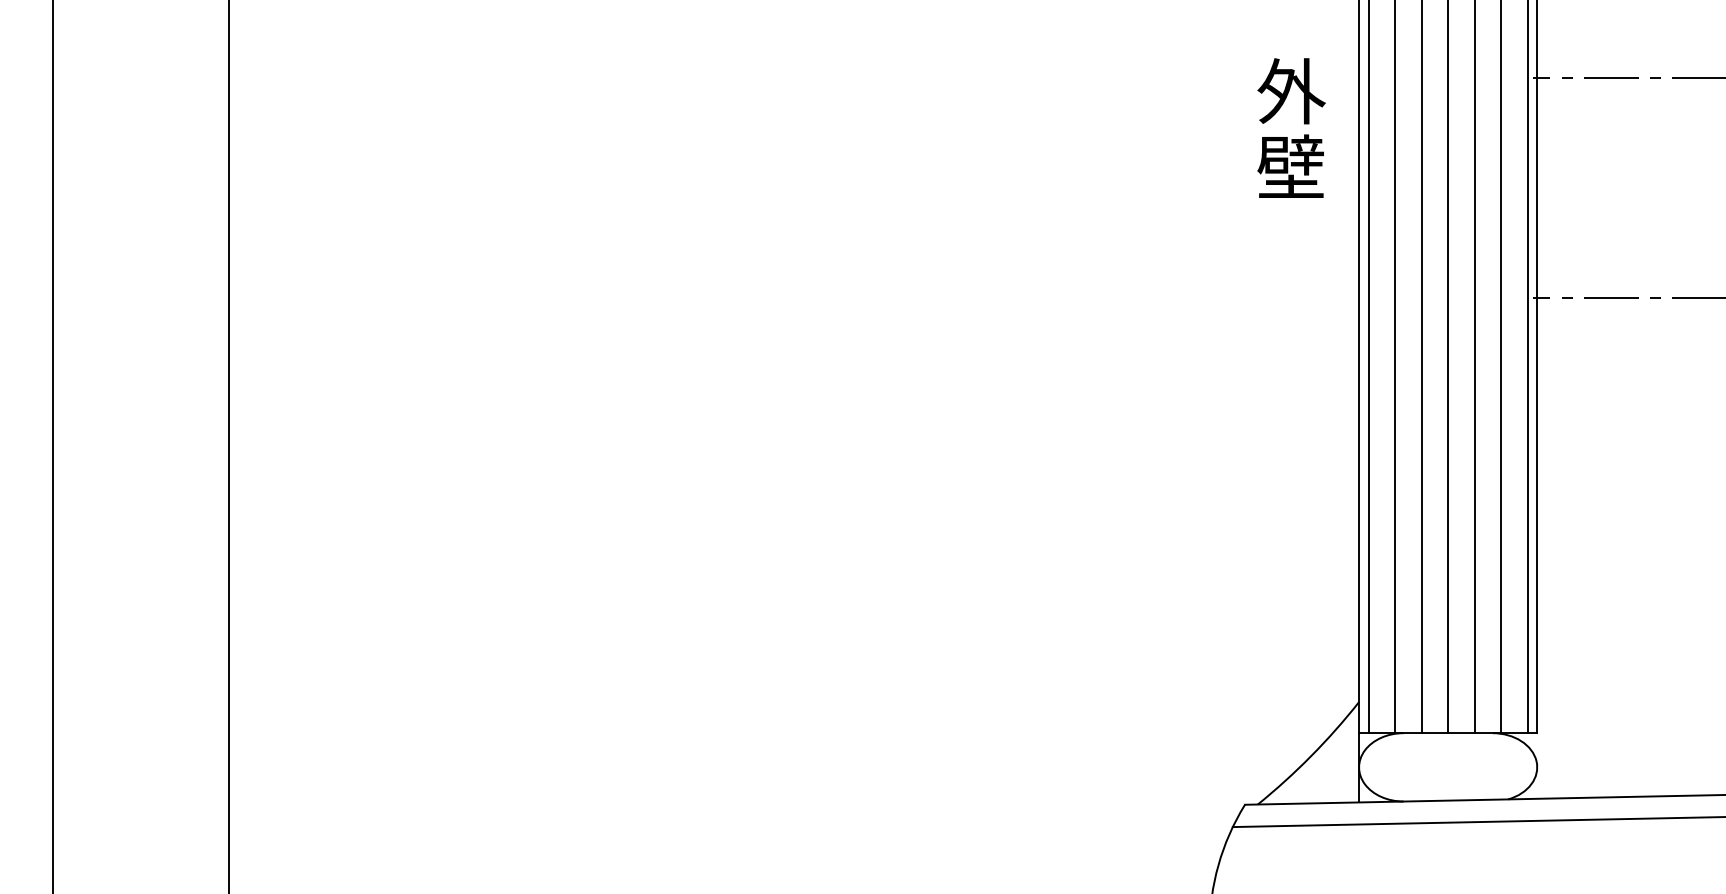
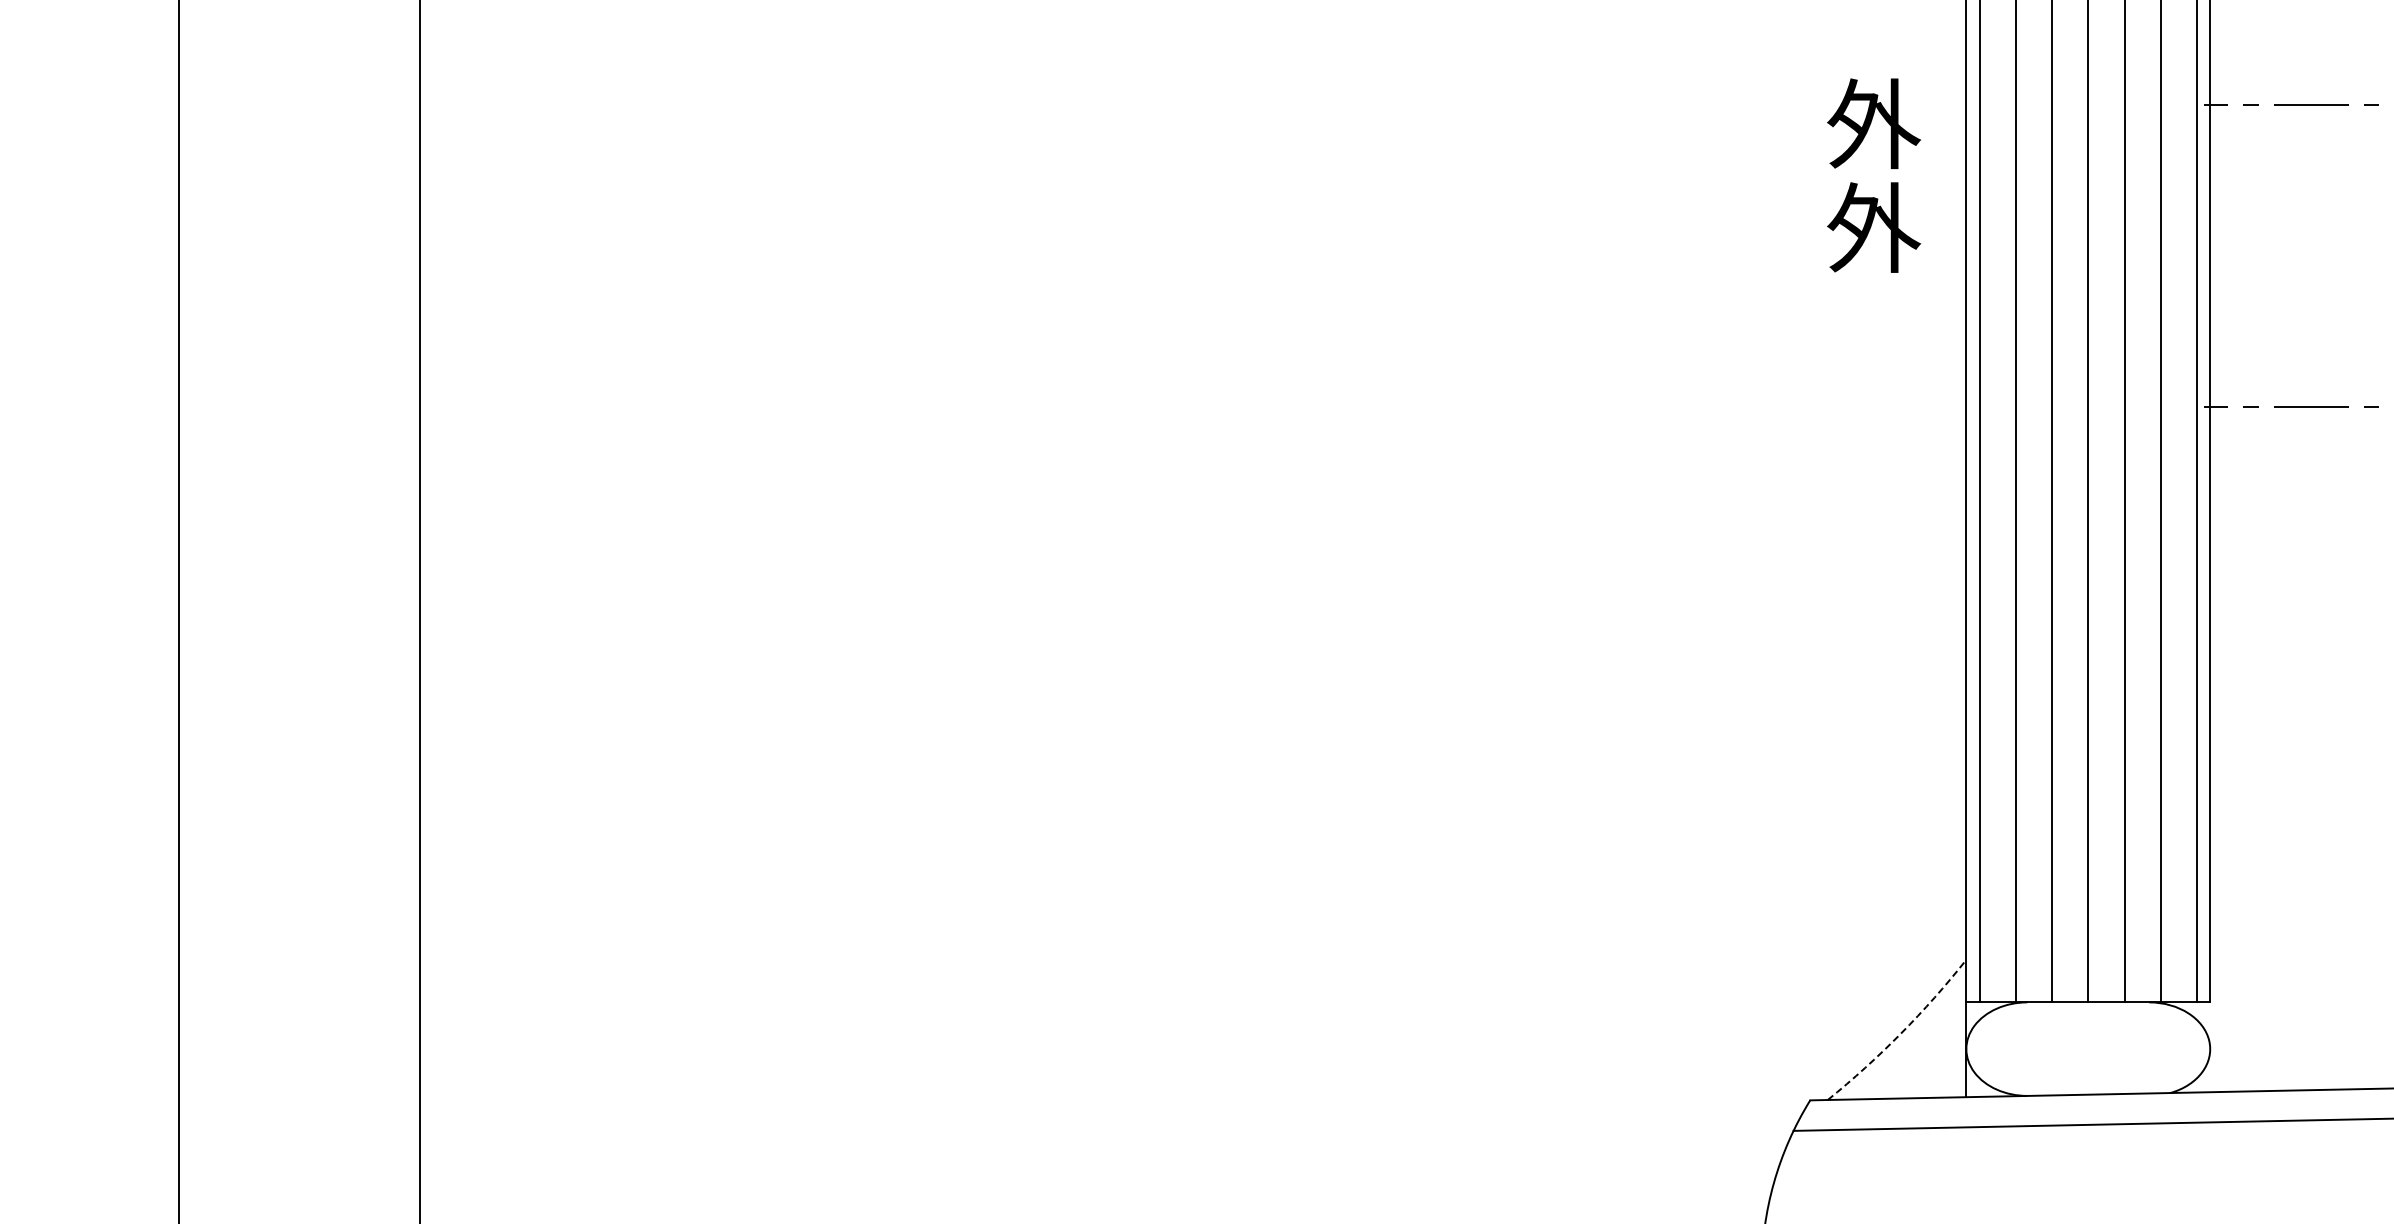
text: (1291, 167) -> (1874, 227), 壁 -> 外
arc: (1310, 755) -> (1900, 1033), solid -> dashed

